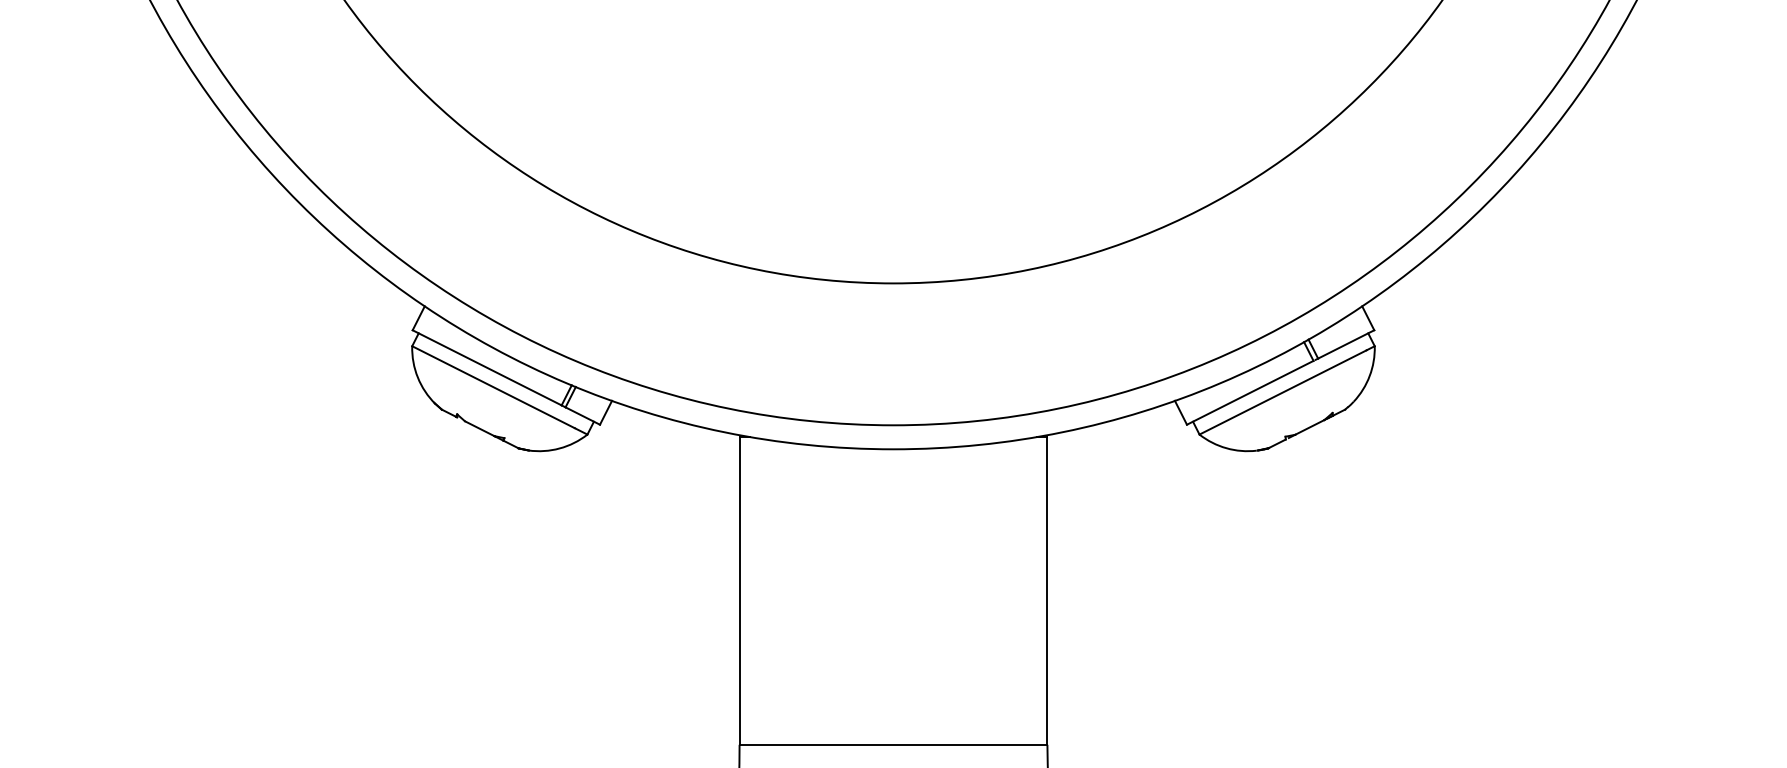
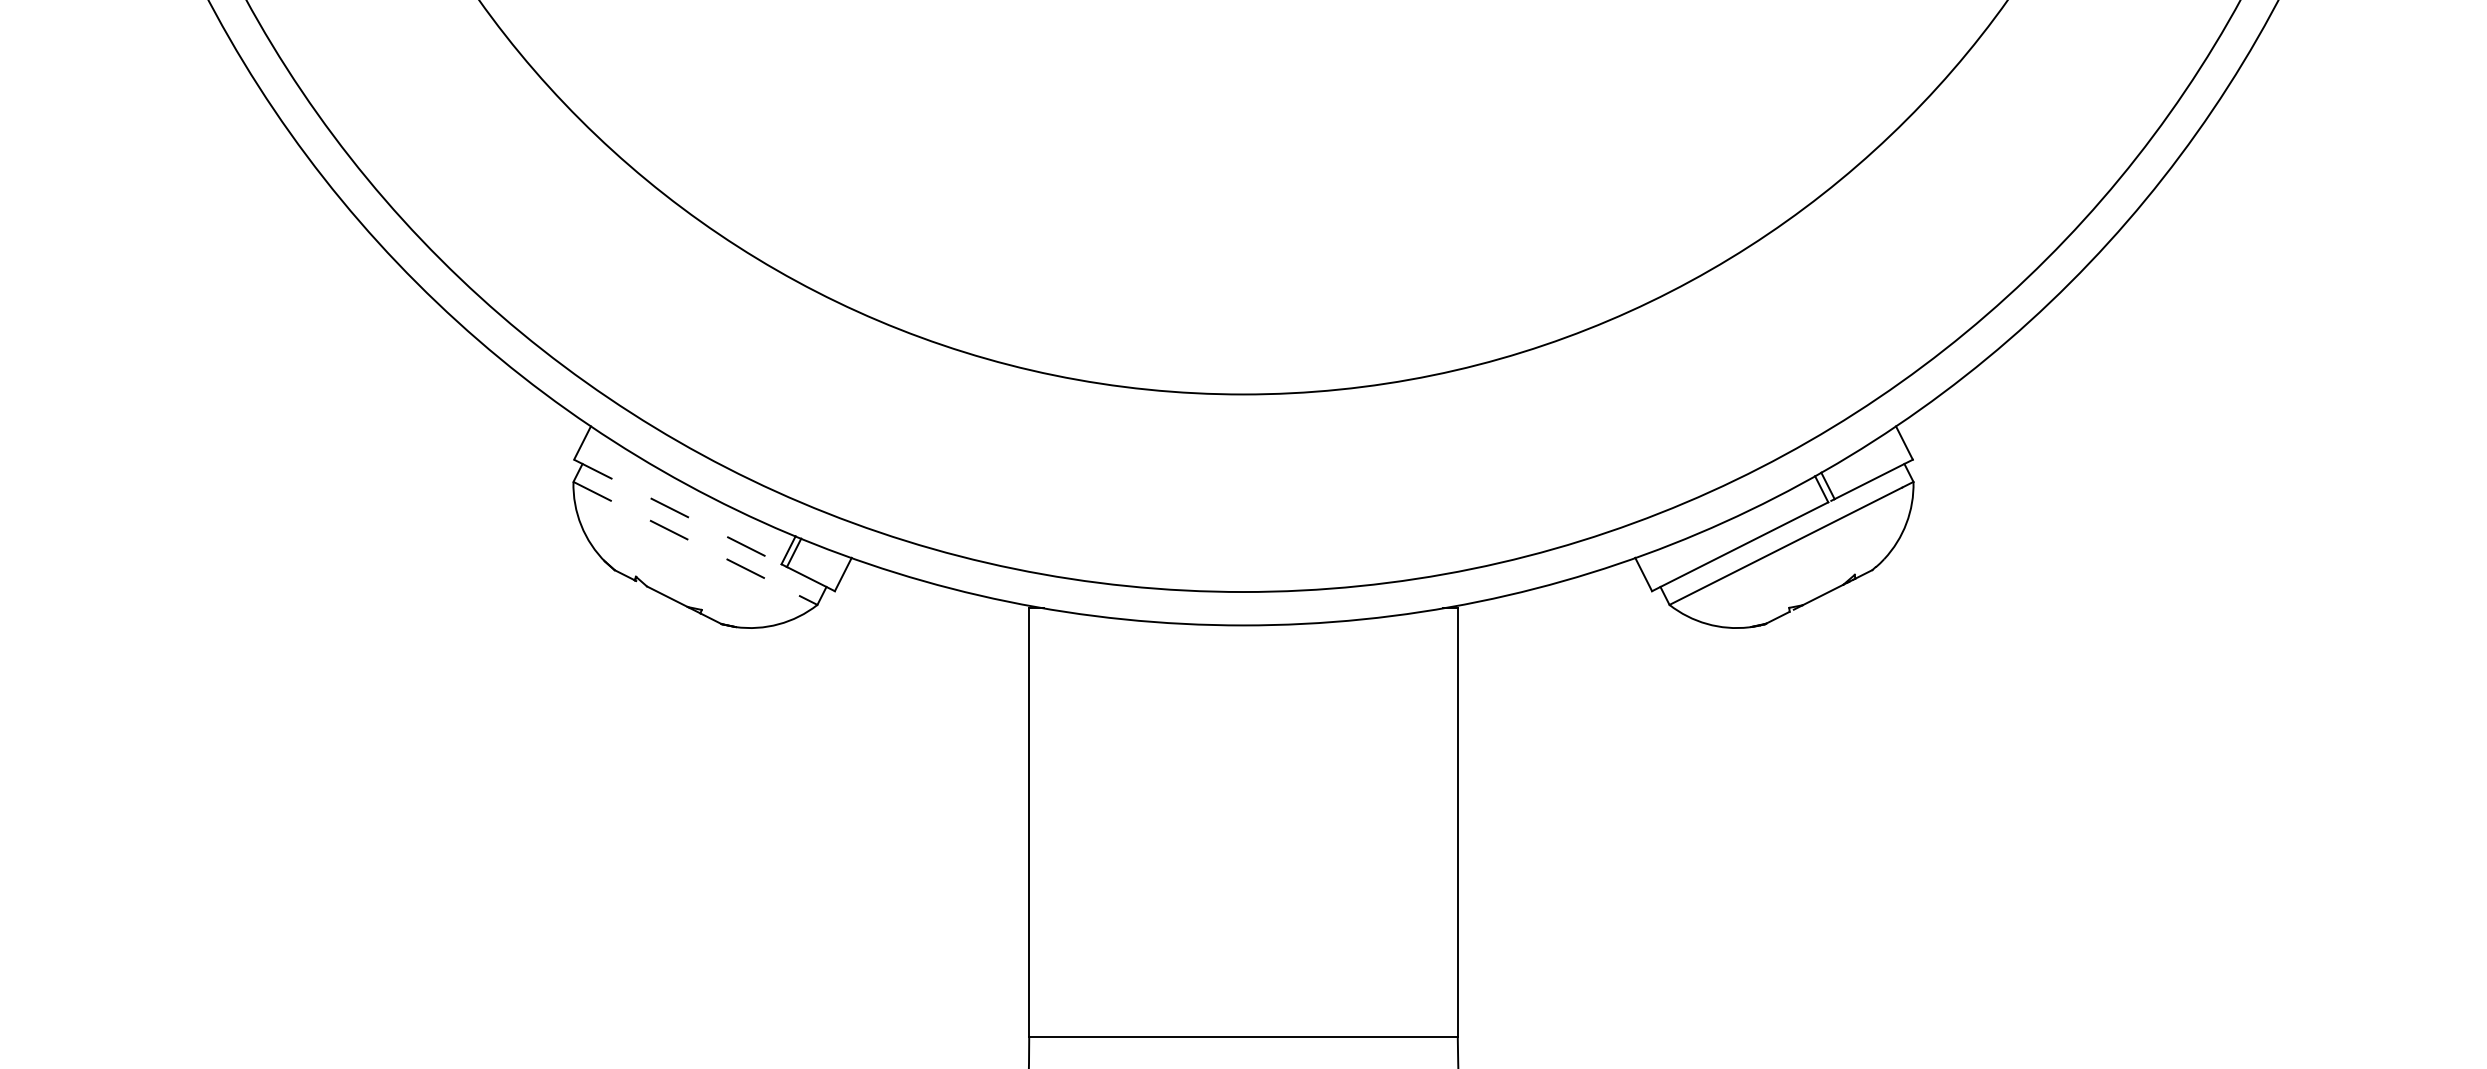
line: (487, 368) -> (678, 512), solid -> dashed
line: (493, 387) -> (686, 539), solid -> dashed

